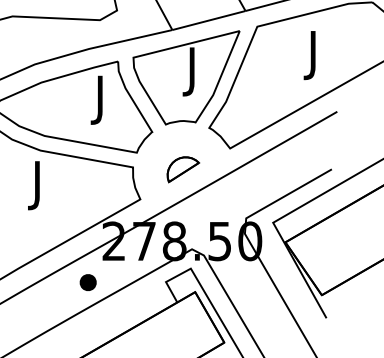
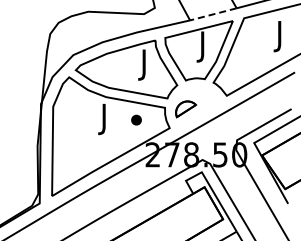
line: (207, 20) -> (212, 14), solid -> dashed
part: (184, 170) -> (186, 109), moved
part: (88, 281) -> (136, 119), moved

